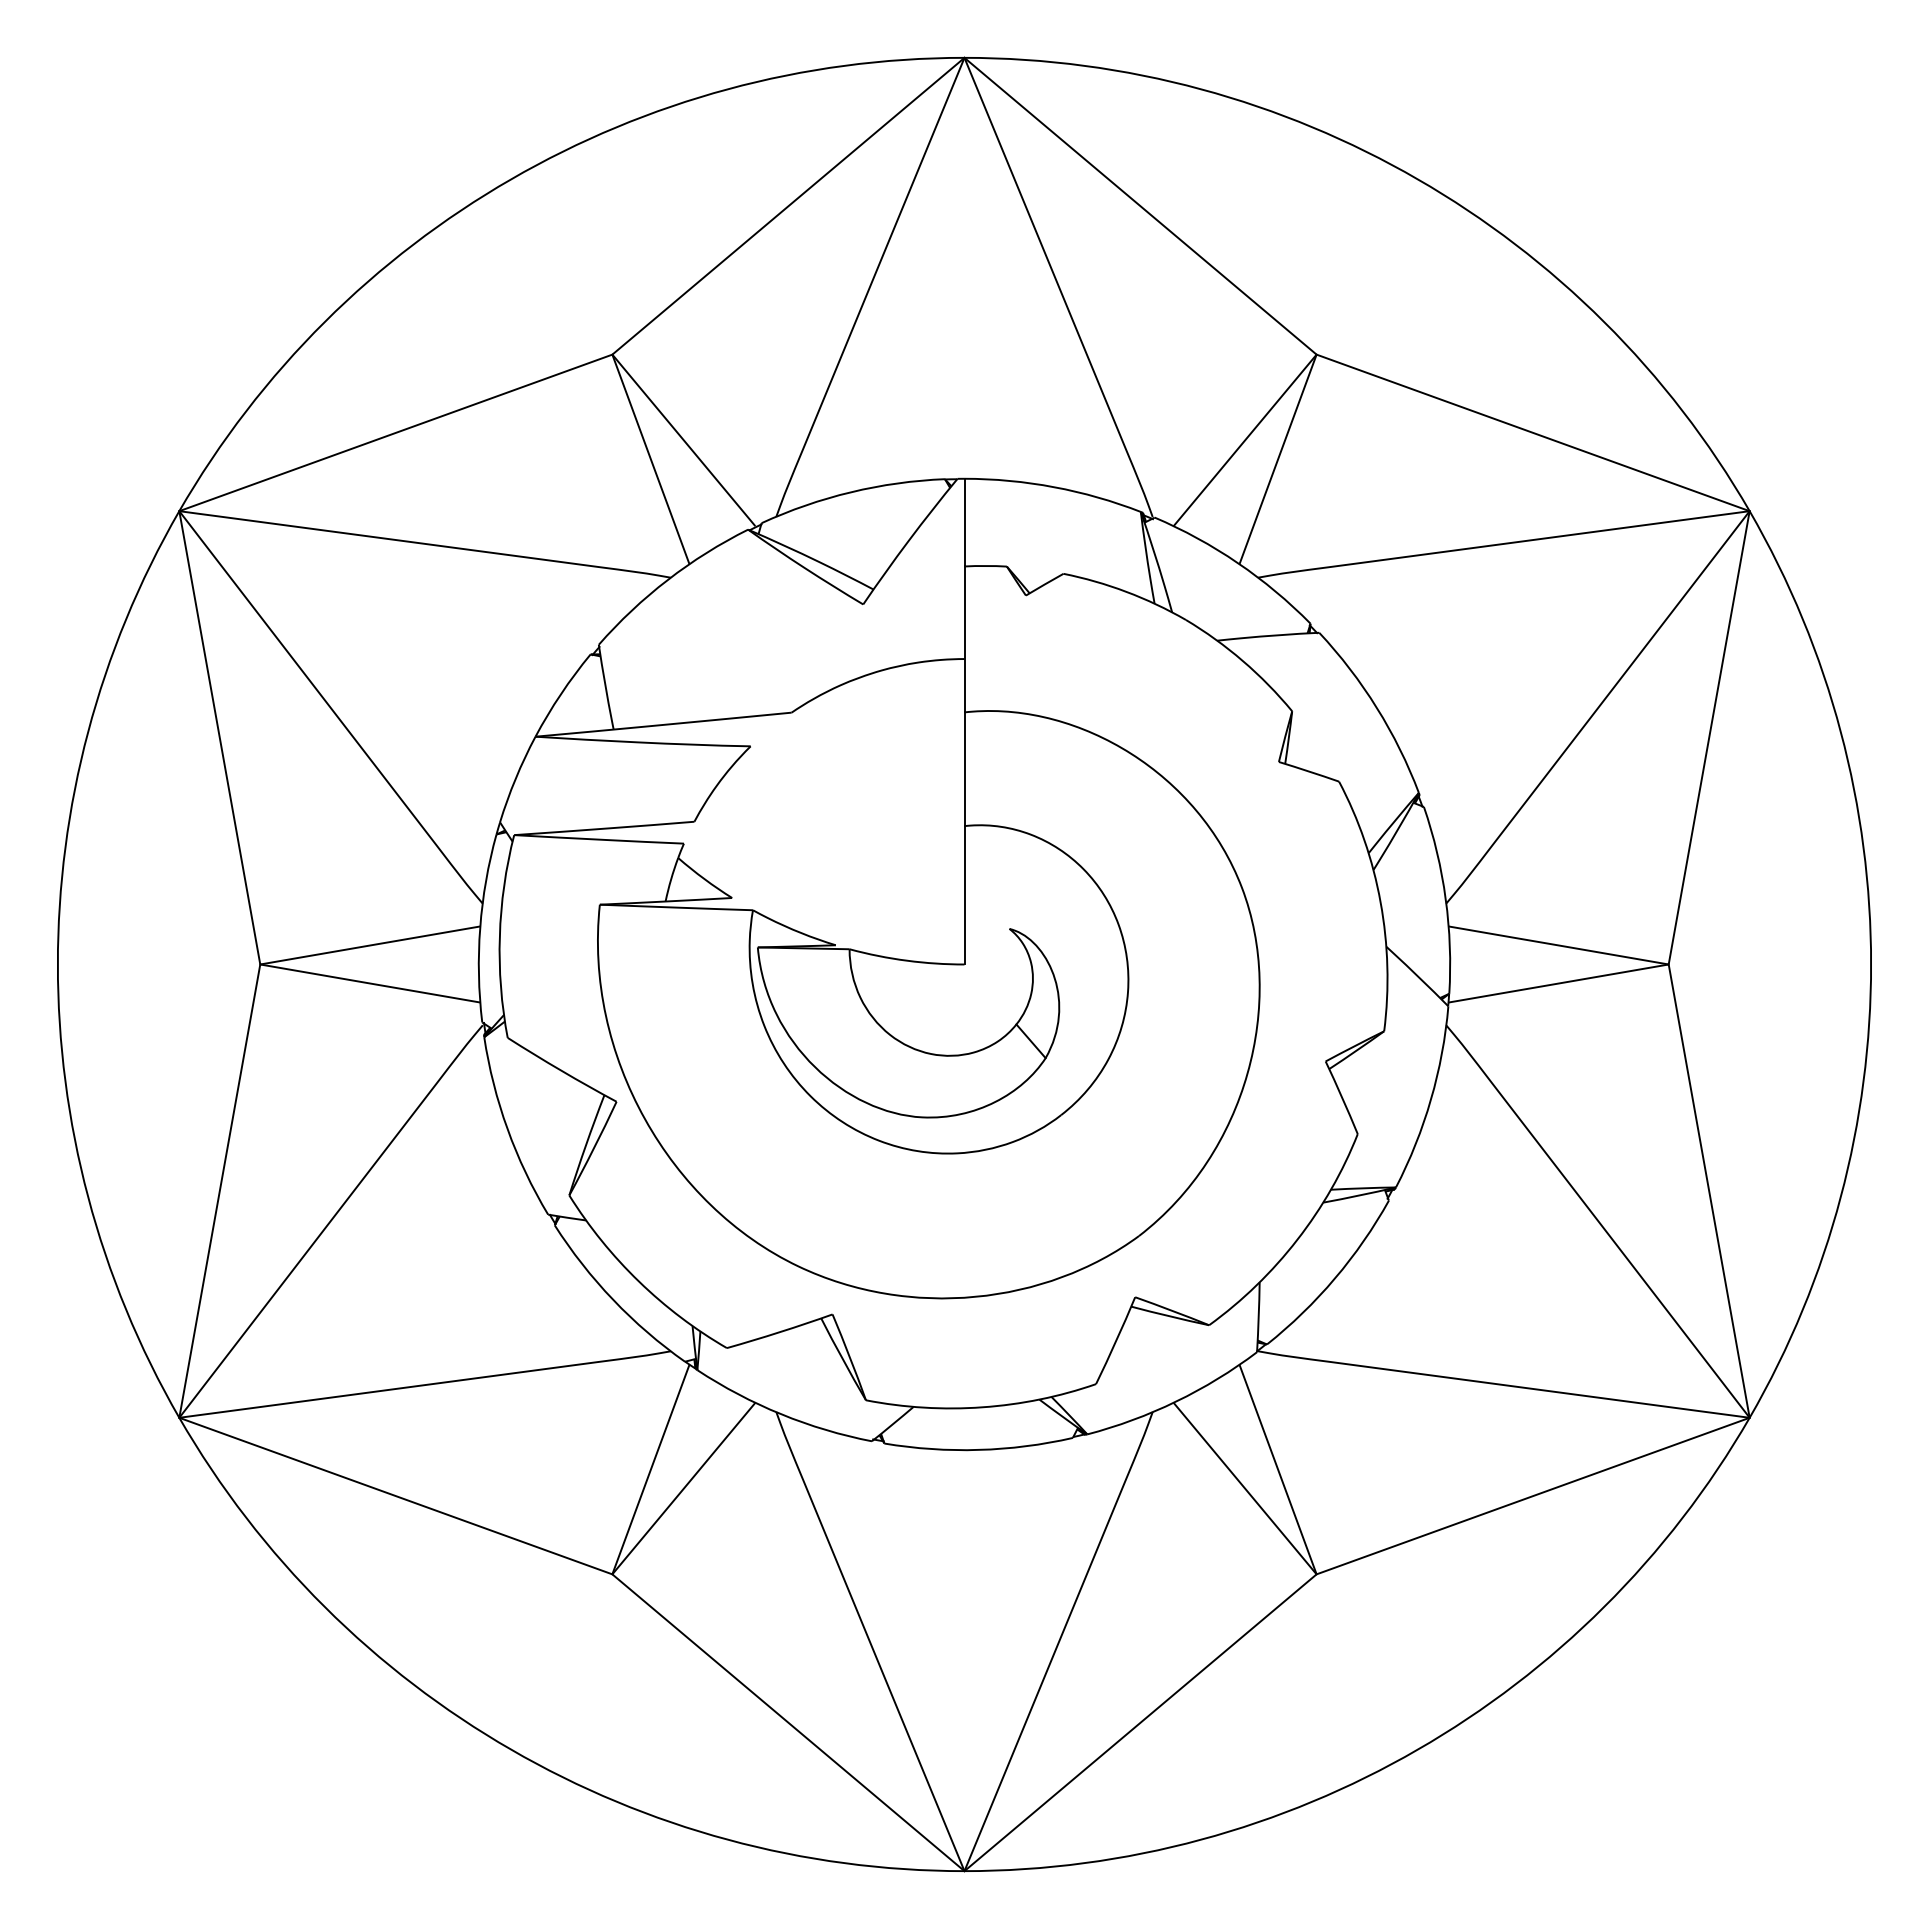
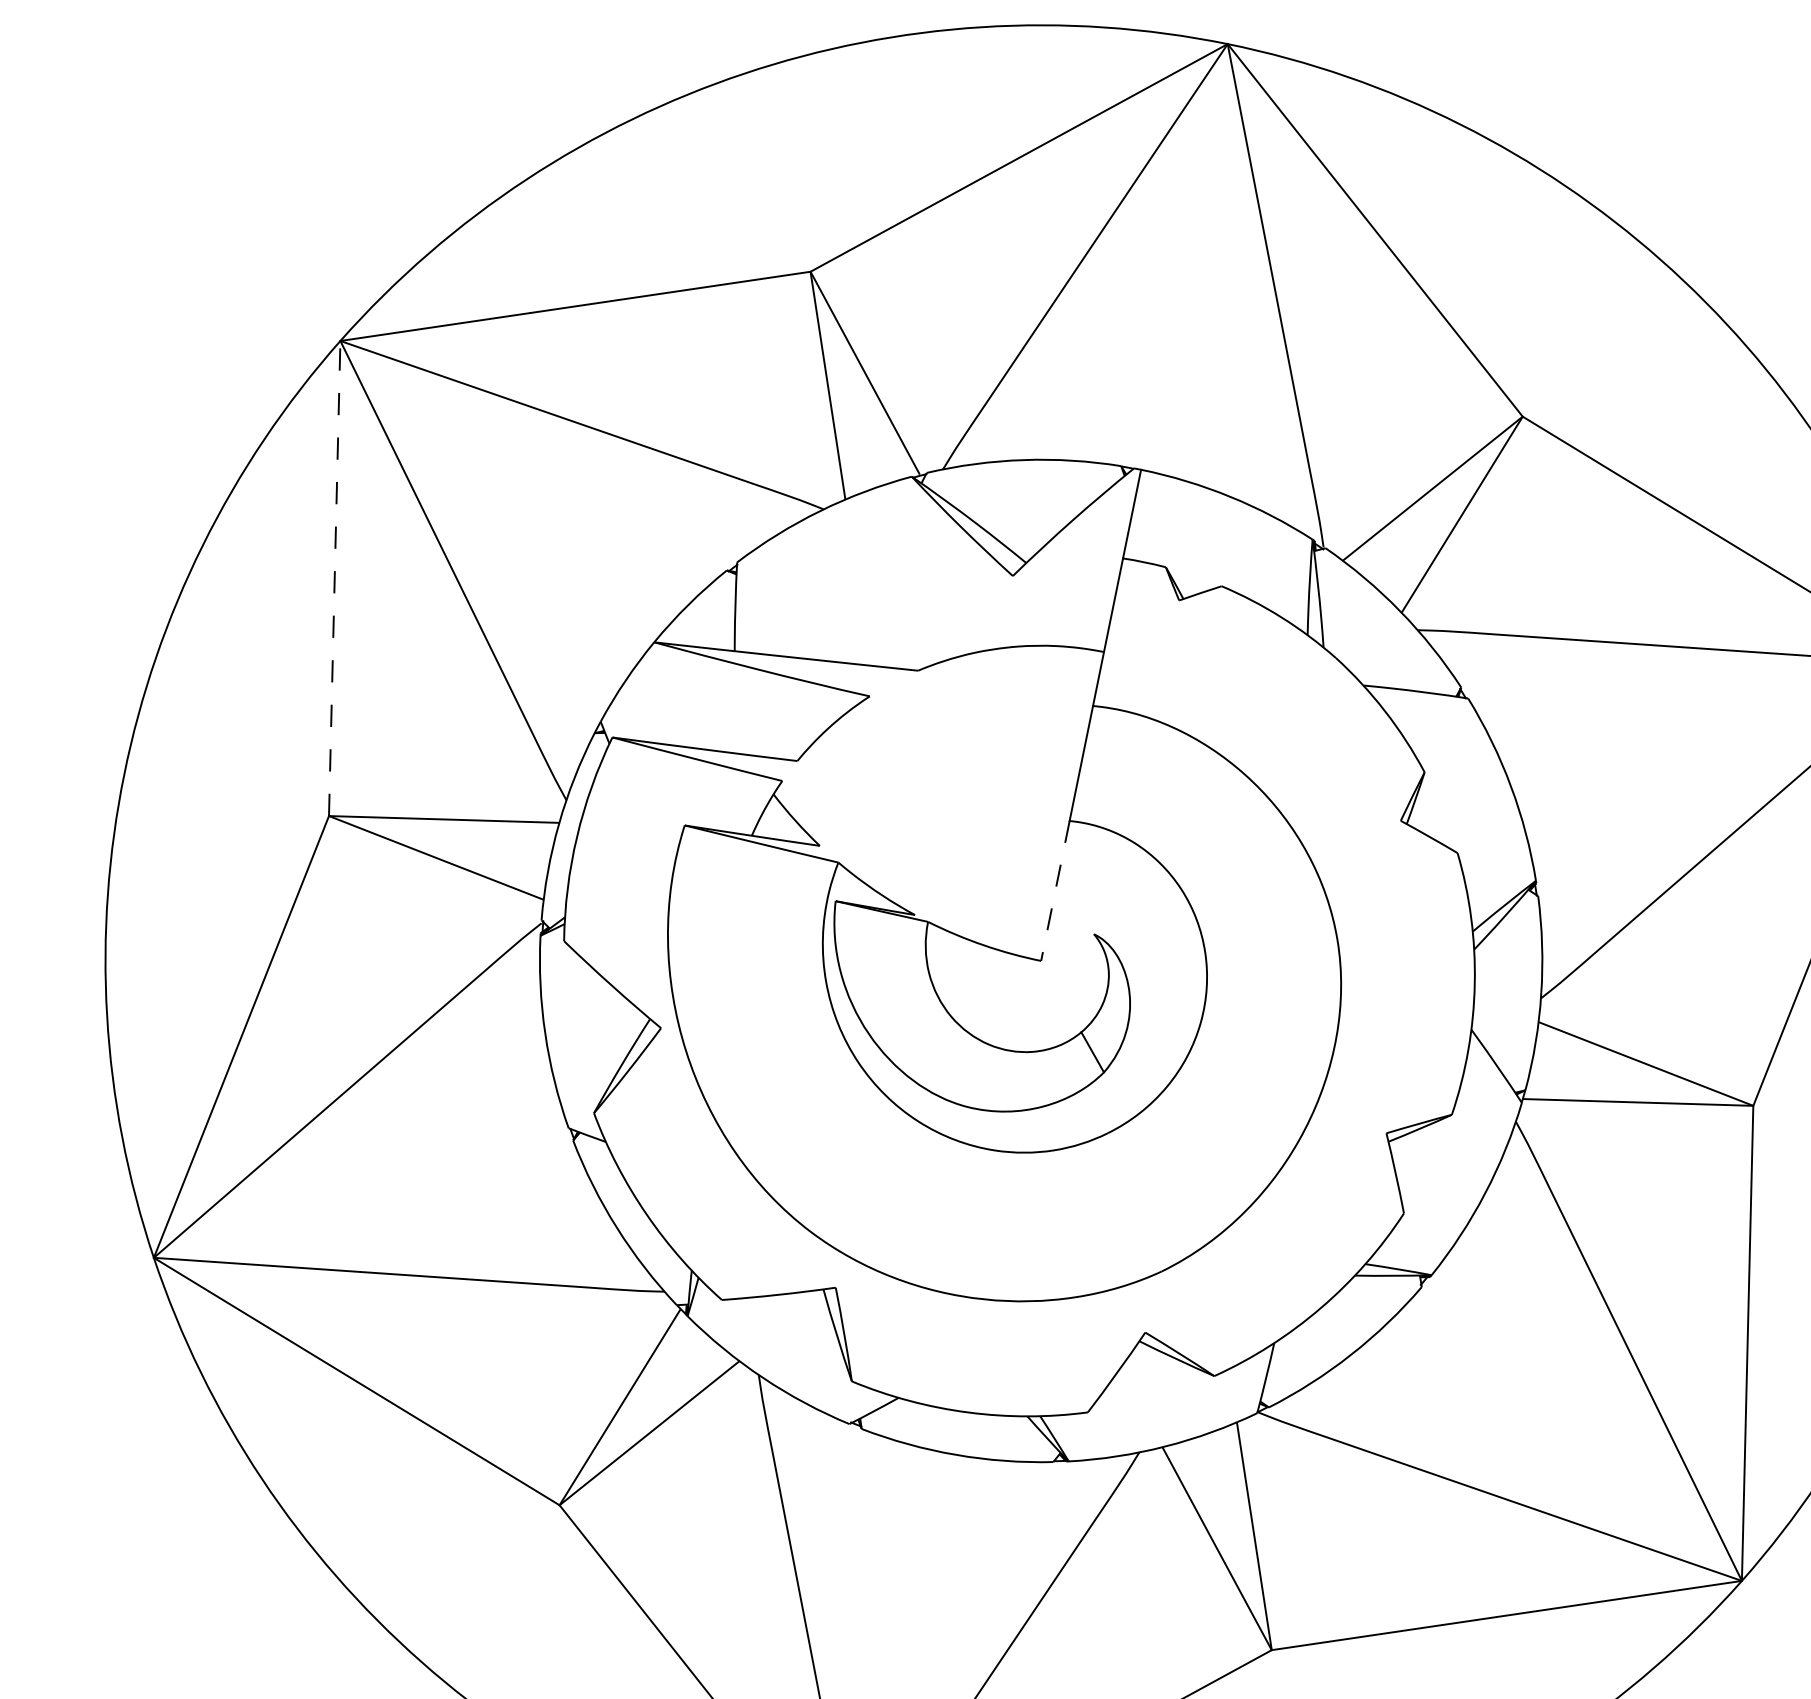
line: (219, 737) -> (334, 578), solid -> dashed
line: (964, 895) -> (1055, 891), solid -> dashed

